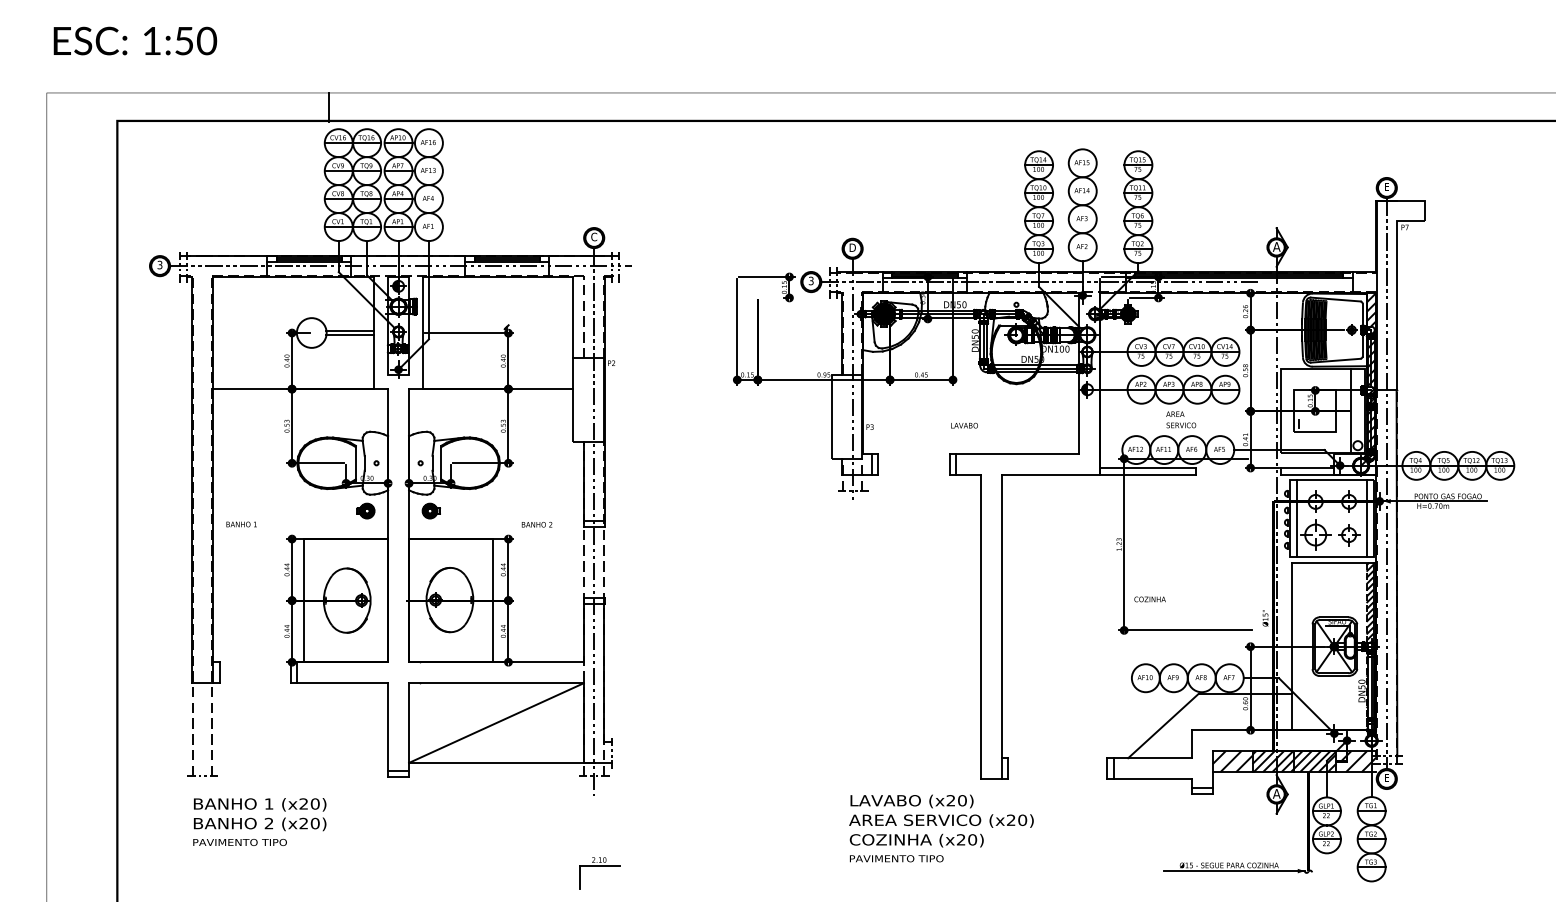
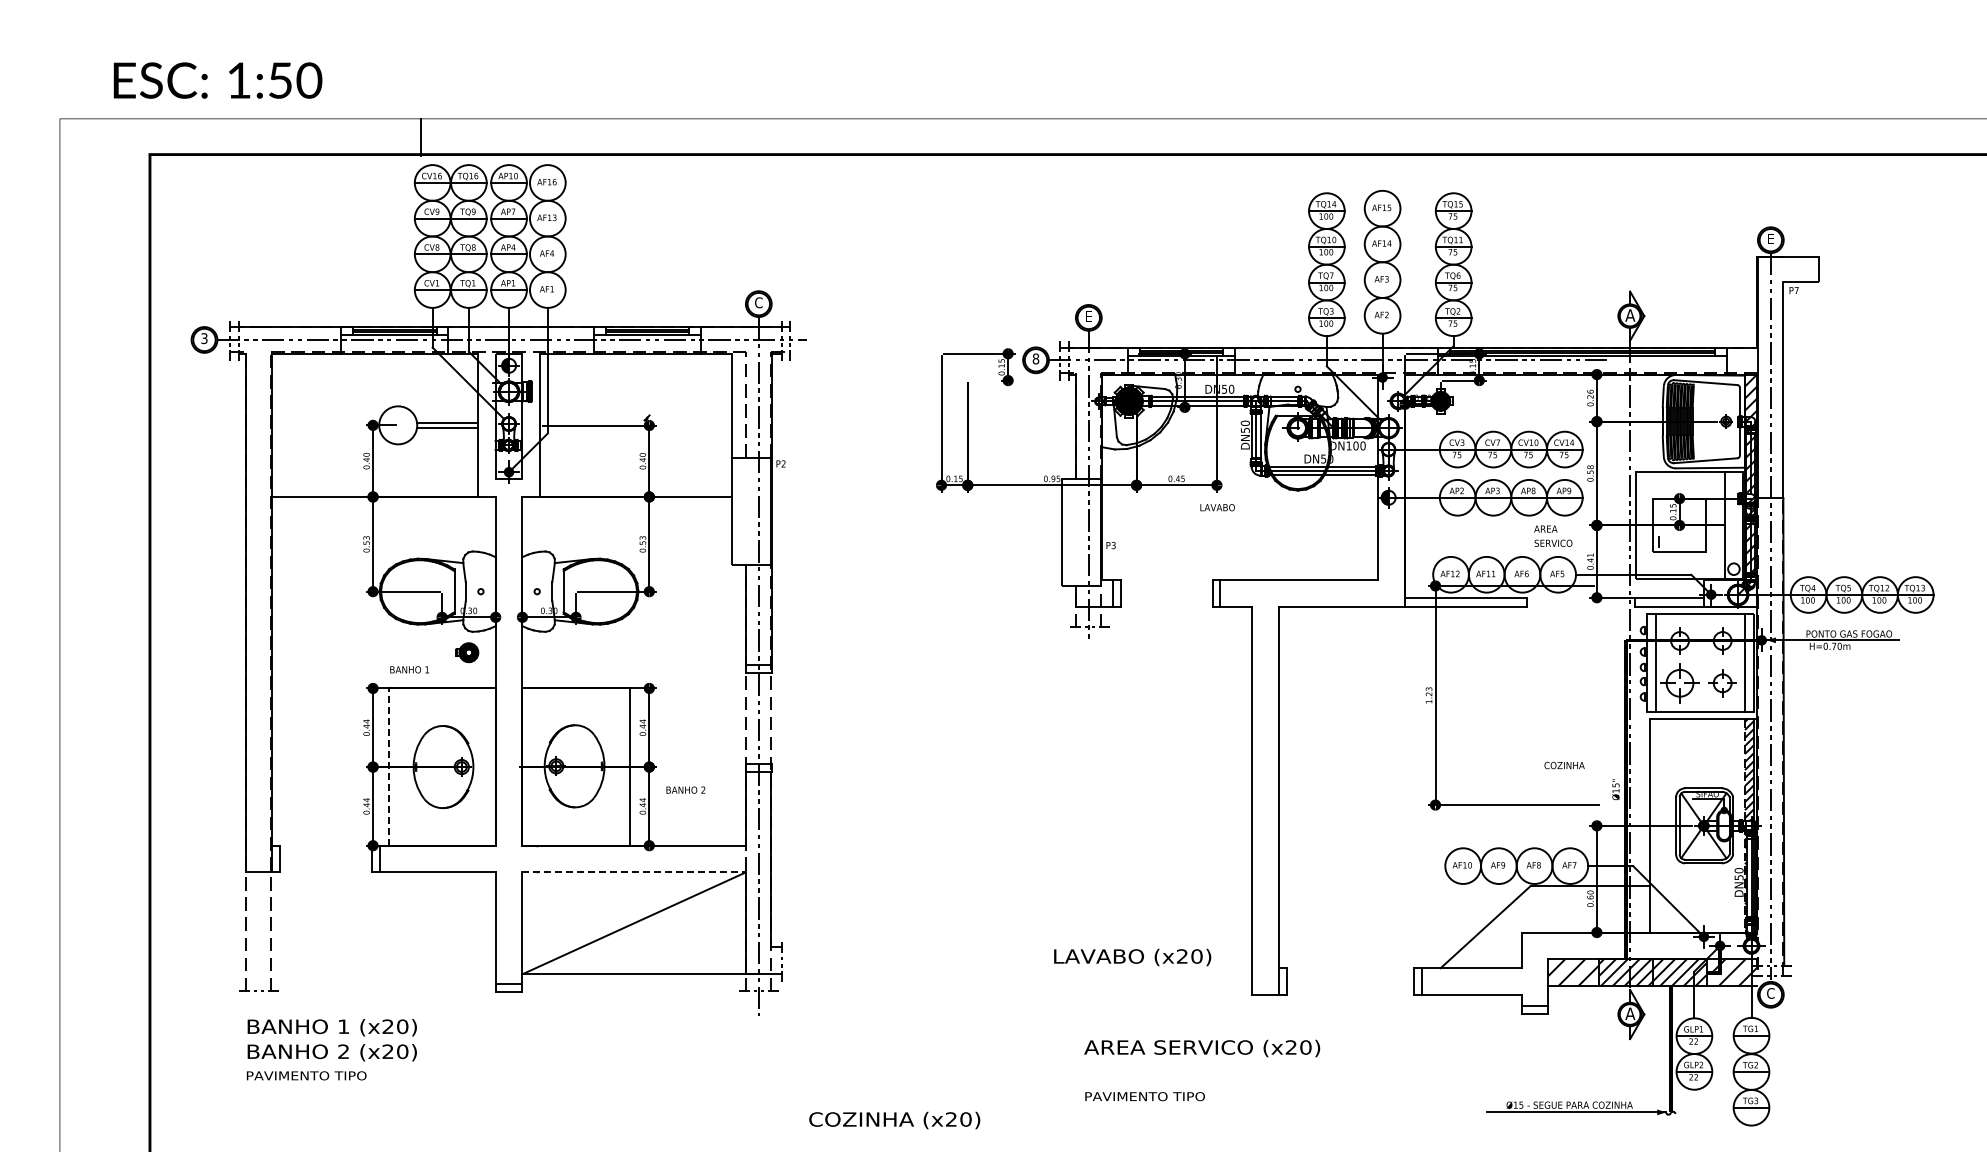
text: (134, 40) -> (217, 80), moved
text: (853, 247) -> (1089, 316), D -> E
text: (810, 280) -> (1035, 358), 3 -> 8
text: (1181, 419) -> (1553, 535), moved
text: (964, 425) -> (1217, 507), moved
part: (431, 510) -> (550, 652), removed
text: (241, 524) -> (409, 669), moved
text: (536, 524) -> (685, 789), moved
text: (1150, 599) -> (1564, 765), moved
line: (304, 600) -> (388, 767), solid -> dashed
line: (496, 683) -> (634, 872), solid -> dashed
text: (1386, 777) -> (1770, 993), E -> C
text: (911, 801) -> (1132, 957), moved
text: (916, 840) -> (894, 1120), moved
part: (599, 866) -> (765, 1106), removed

